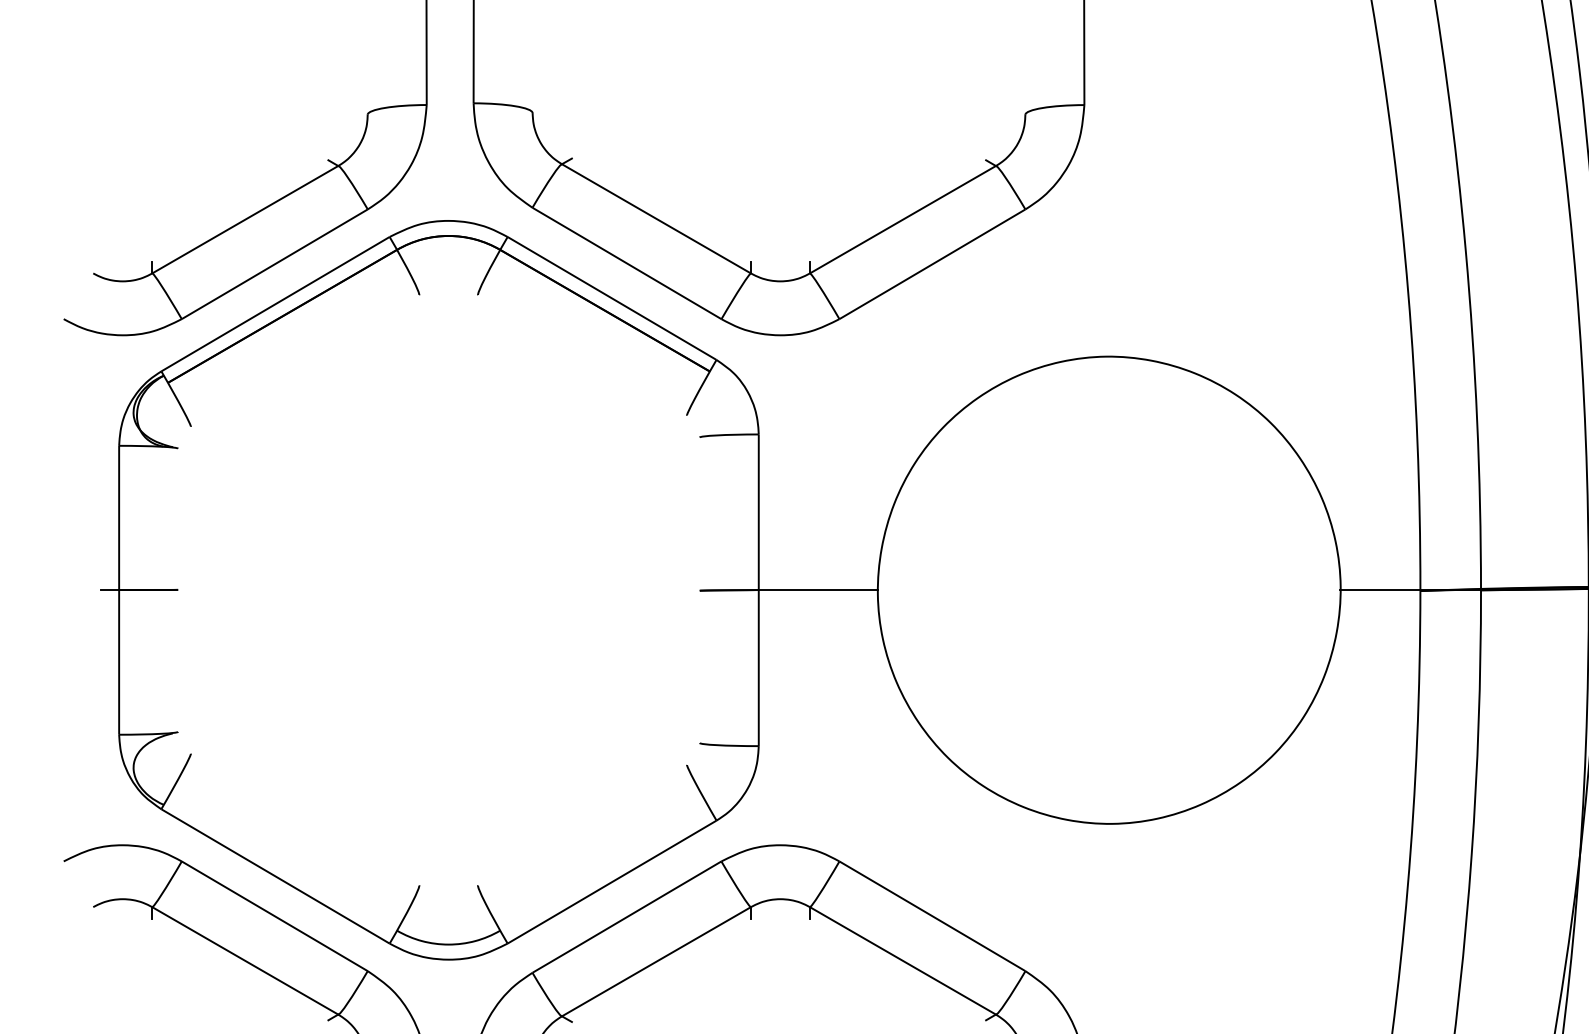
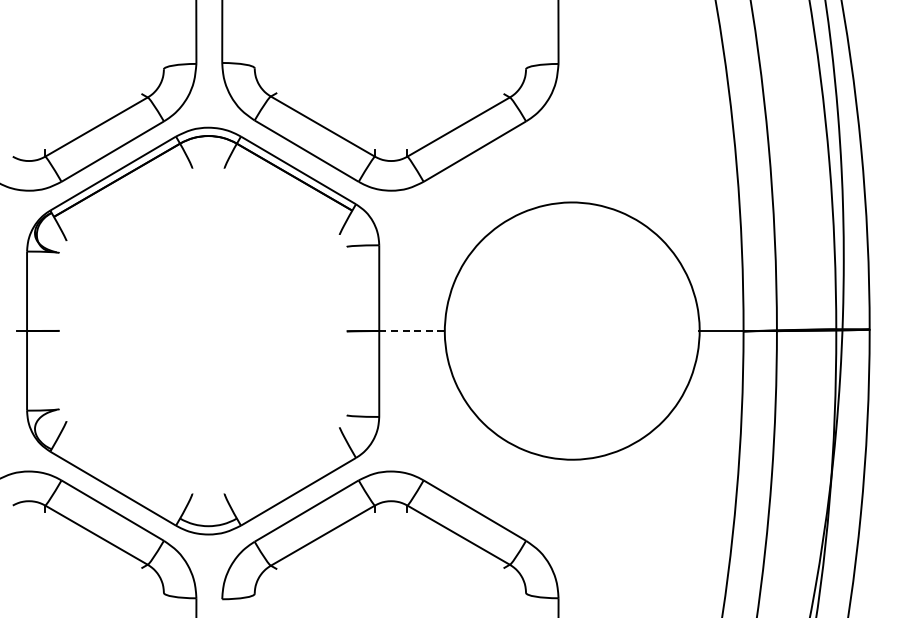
line: (819, 590) -> (412, 331), solid -> dashed

